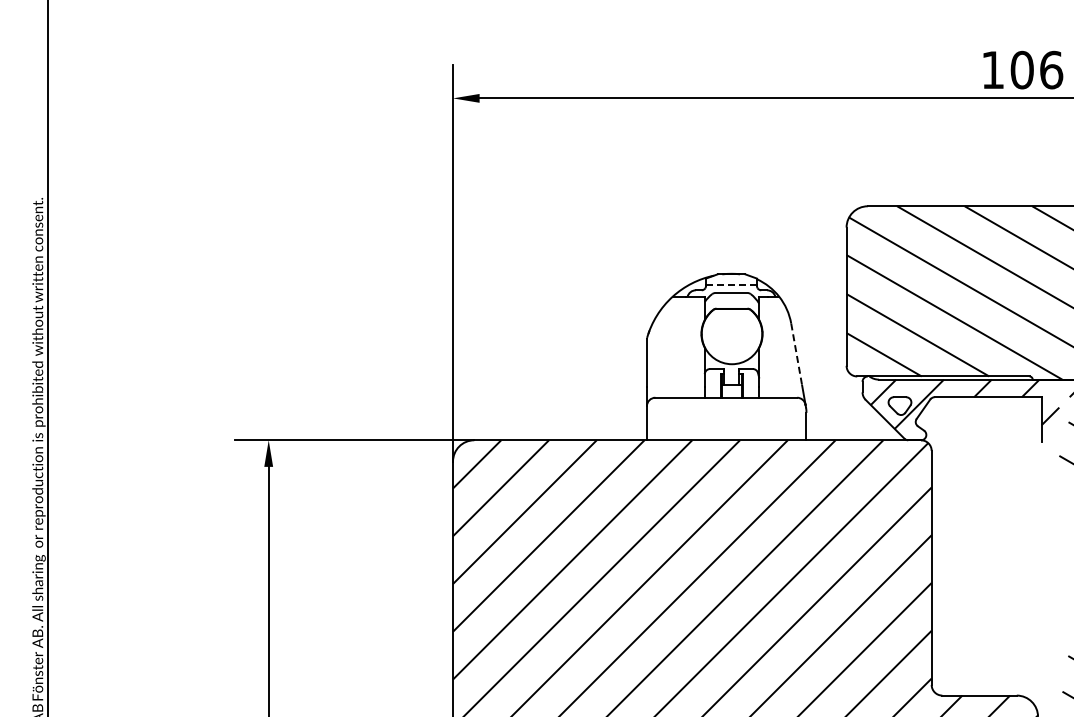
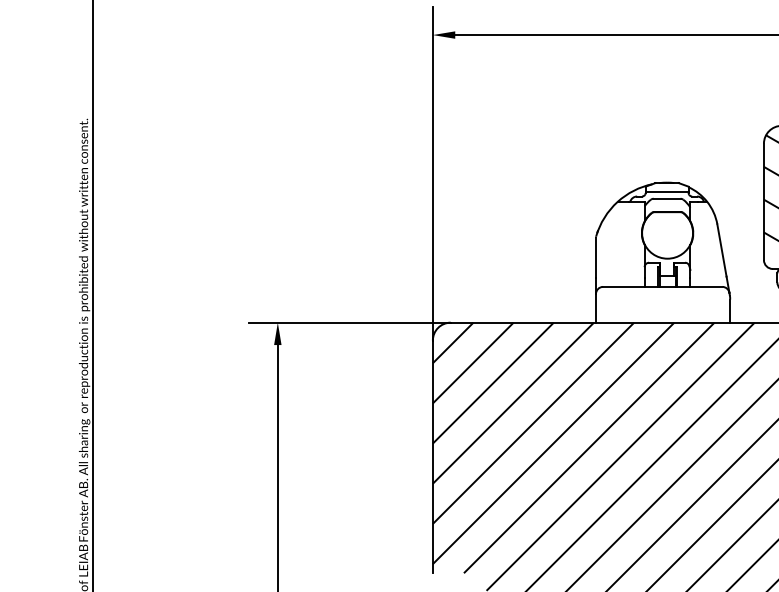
line: (731, 285) -> (667, 192), dashed -> solid
line: (796, 354) -> (721, 250), dashed -> solid

